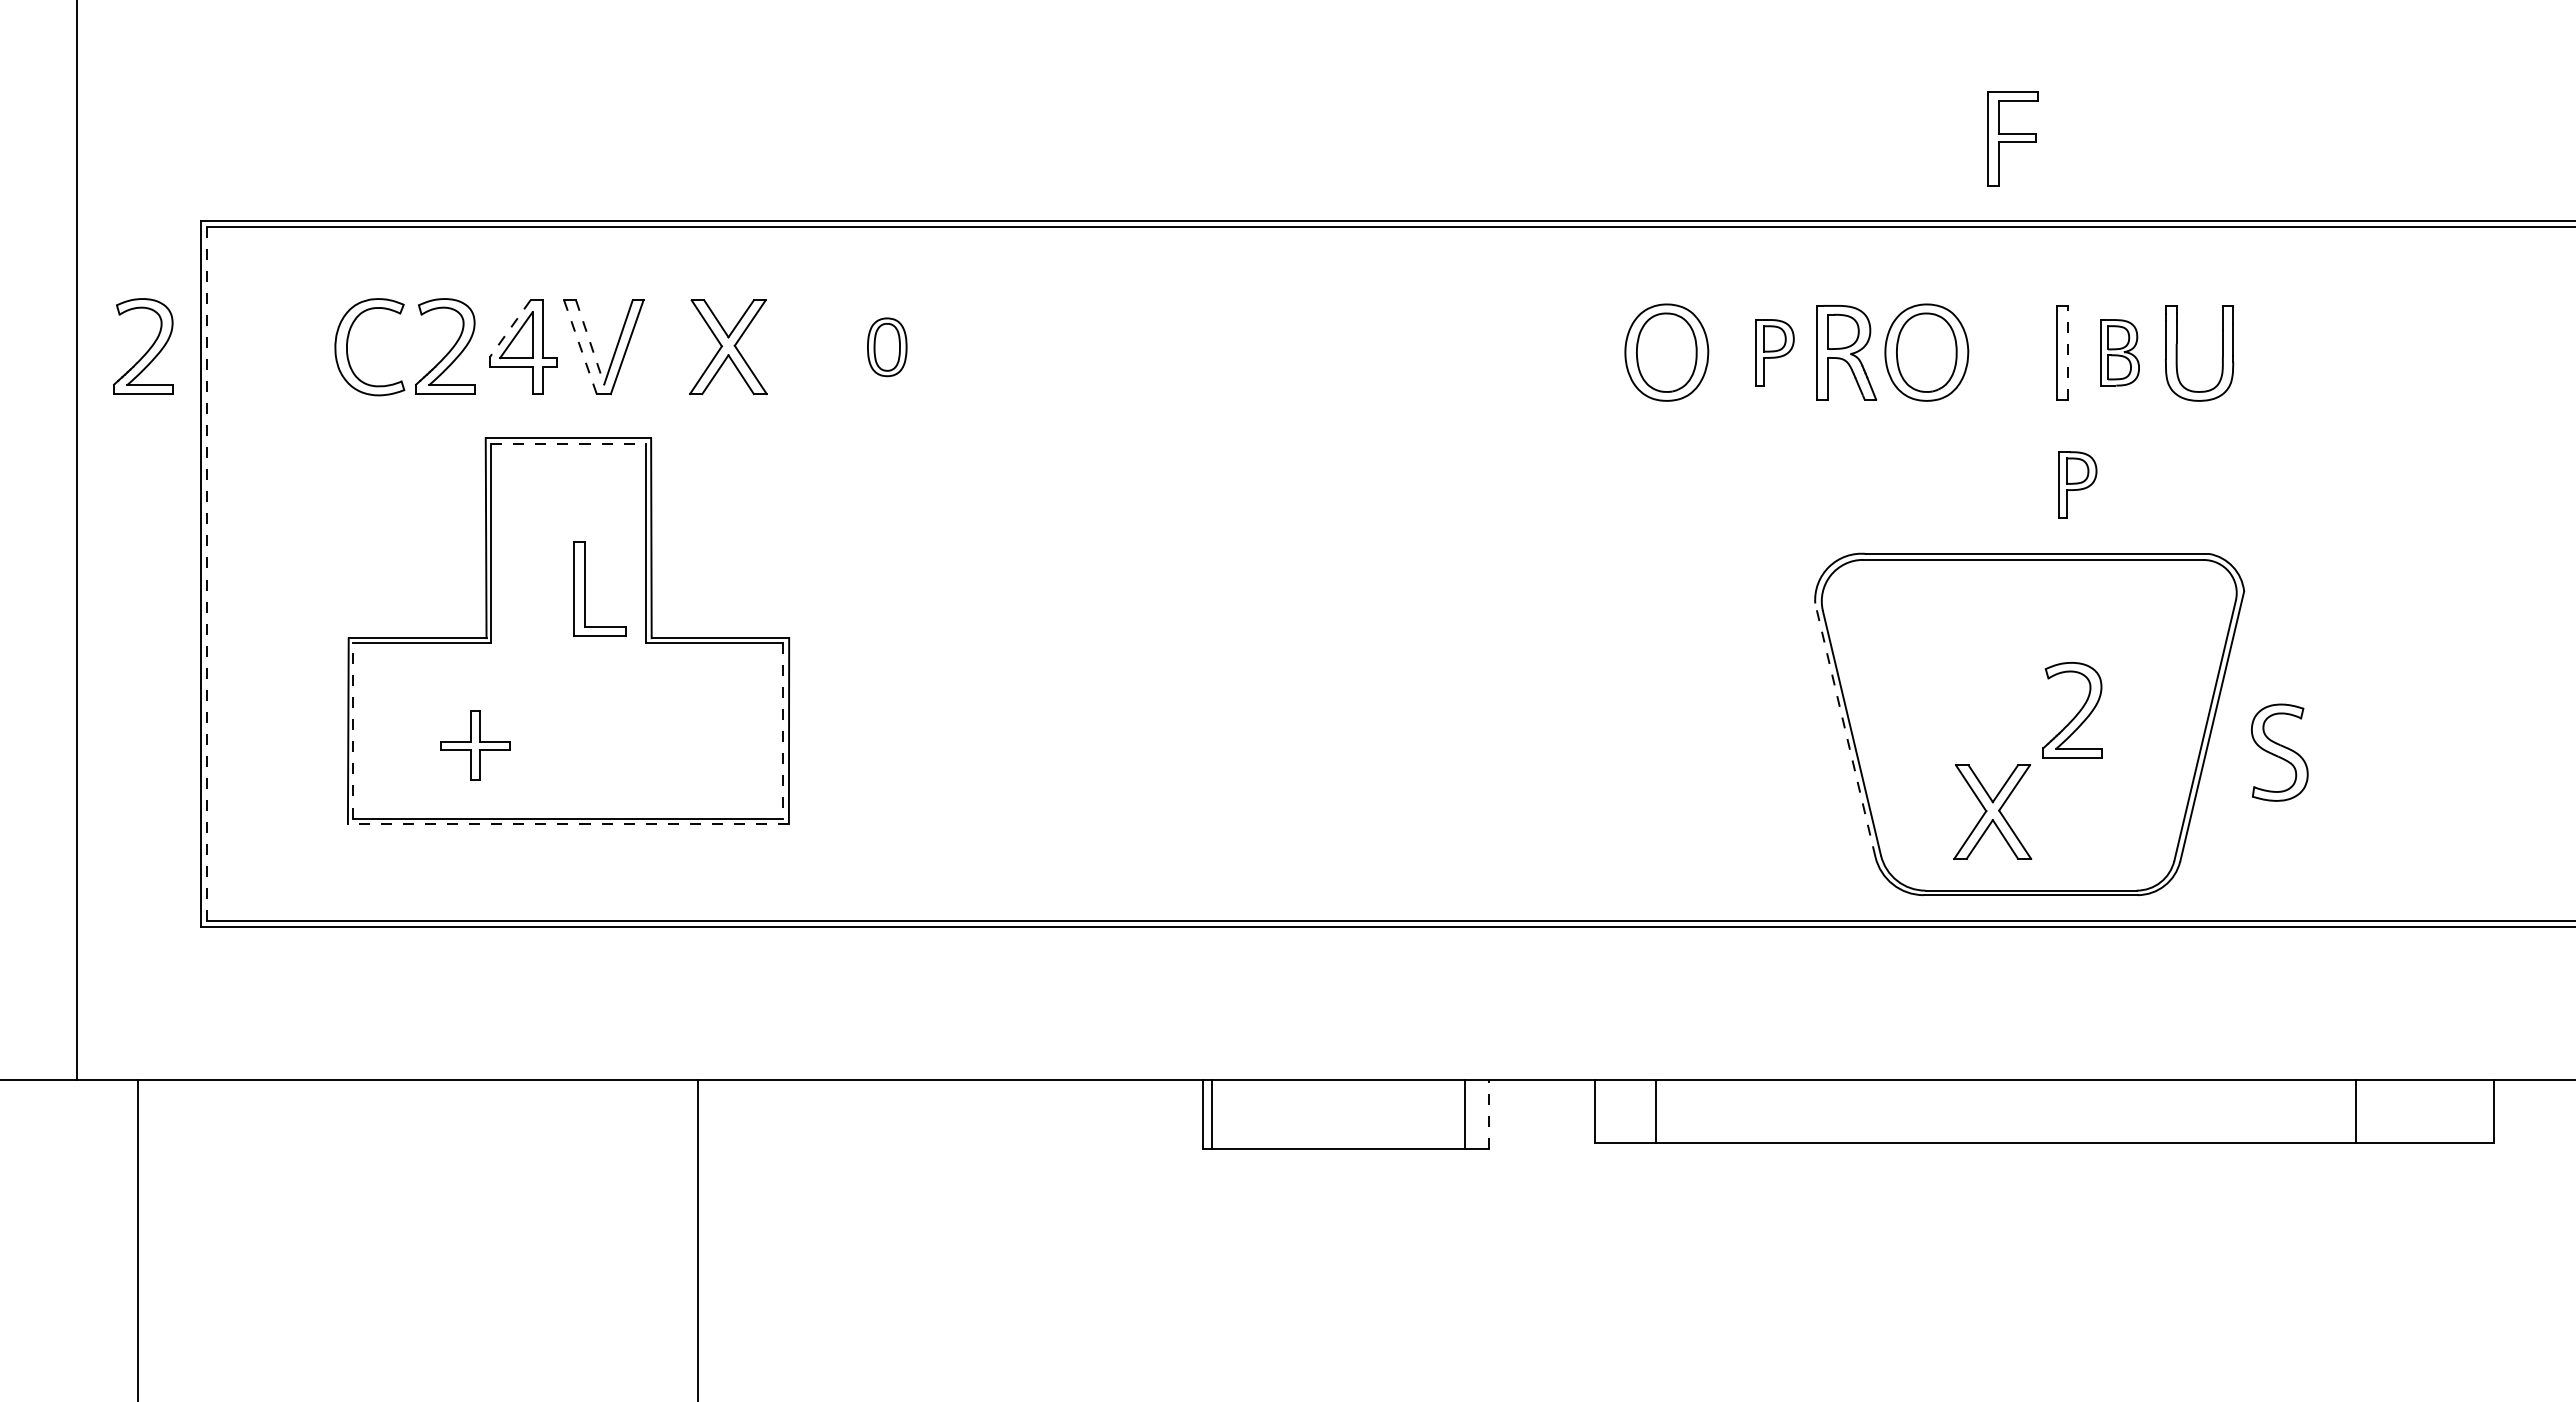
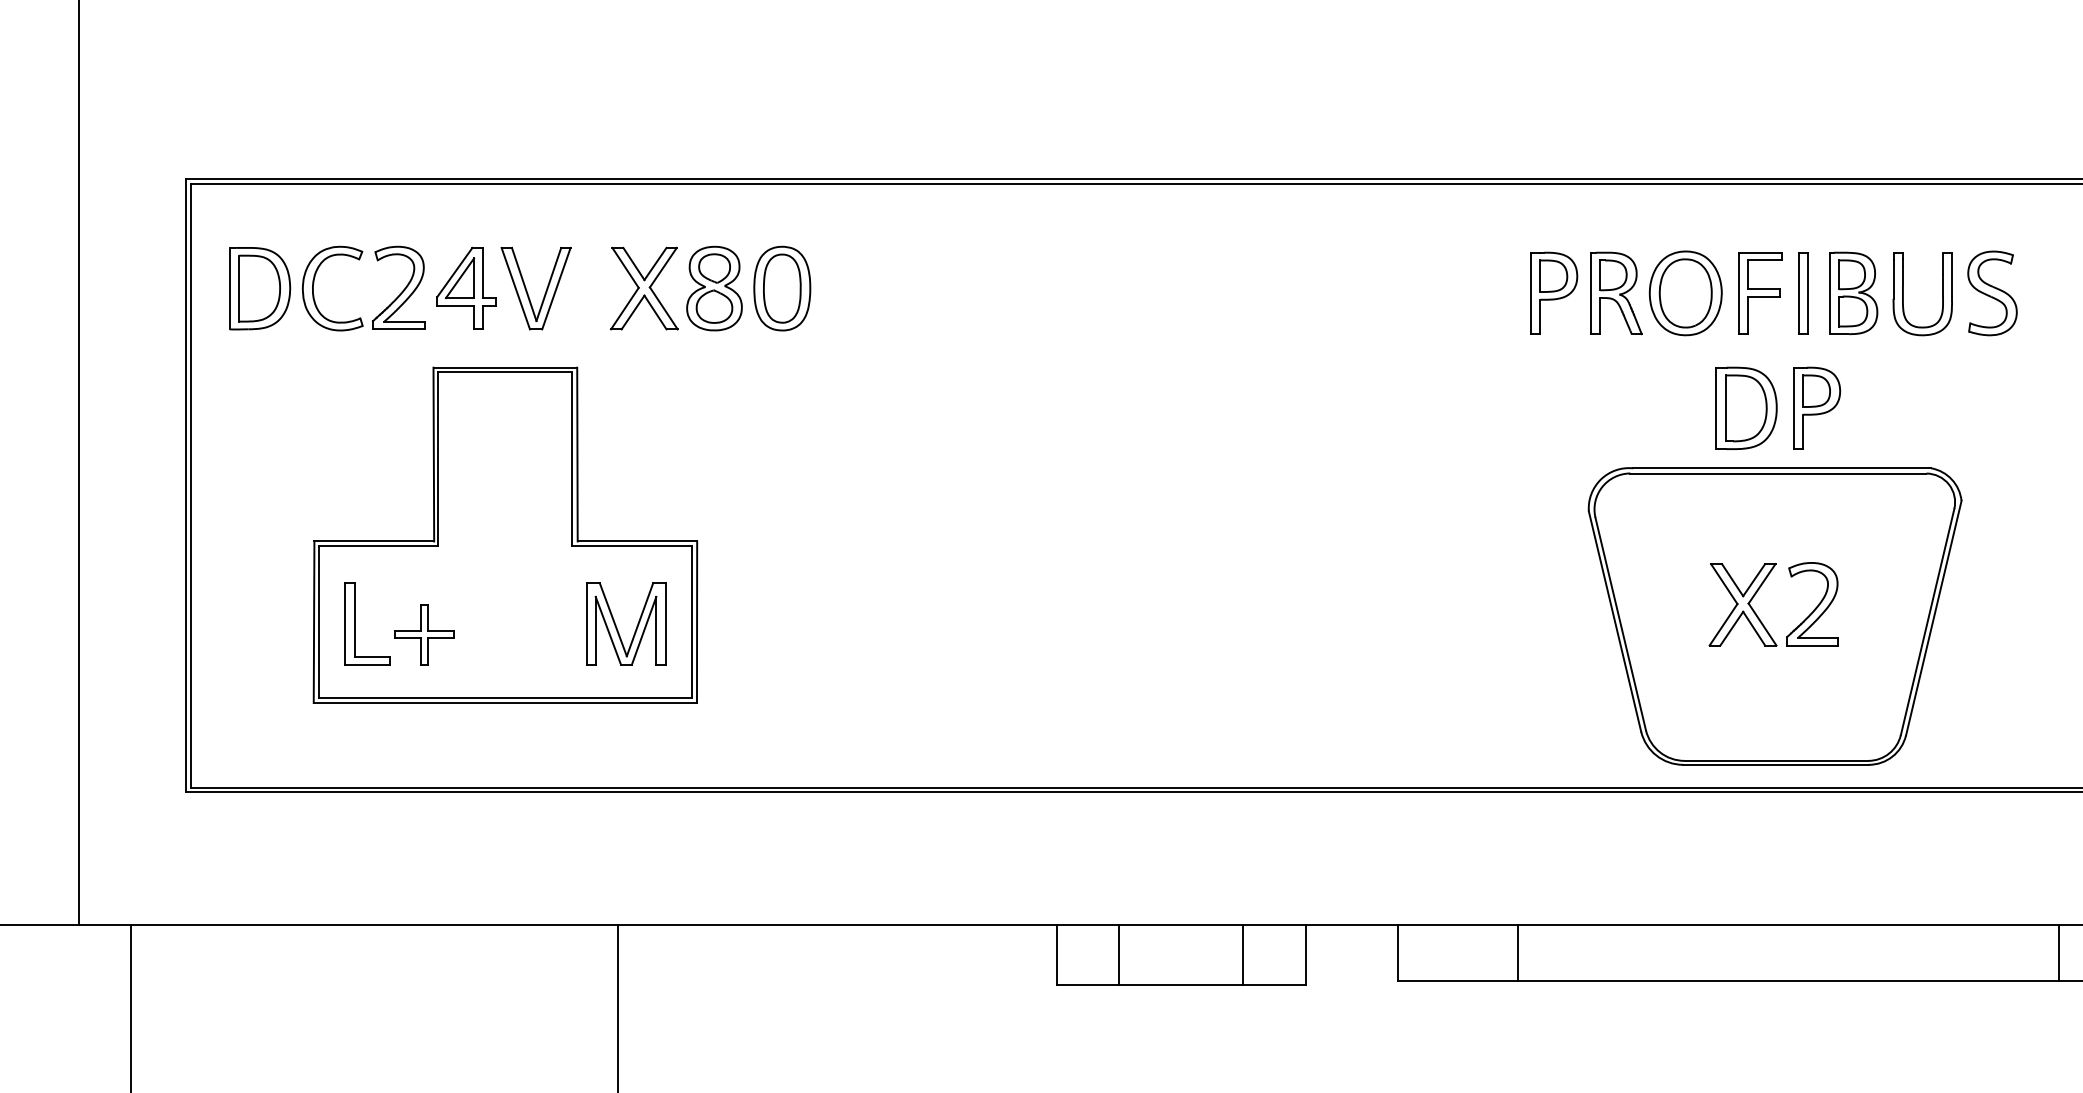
part: (2012, 138) -> (1760, 293), moved
line: (510, 328) -> (455, 272), dashed -> solid
line: (590, 342) -> (524, 284), dashed -> solid
part: (143, 346) -> (136, 288), removed
part: (285, 347) -> (259, 288), added
line: (580, 347) -> (515, 288), dashed -> solid
part: (808, 347) -> (713, 288), added
part: (887, 347) -> (782, 288), size x1.67
part: (1666, 352) -> (1459, 293), removed
part: (1774, 352) -> (1553, 293), size x1.43
line: (2067, 352) -> (1808, 293), dashed -> solid
part: (2119, 352) -> (1853, 293), size x1.43
line: (568, 443) -> (505, 372), dashed -> solid
part: (1996, 484) -> (1746, 407), added
part: (2077, 484) -> (1816, 407), size x1.43
line: (206, 573) -> (190, 485), dashed -> solid
part: (585, 588) -> (355, 623), moved
line: (1845, 729) -> (1615, 620), dashed -> solid
line: (353, 730) -> (318, 621), dashed -> solid
line: (783, 730) -> (692, 621), dashed -> solid
part: (697, 737) -> (617, 627), added
part: (2279, 752) -> (1992, 293), moved
part: (1992, 811) -> (1742, 604), moved
line: (568, 824) -> (505, 703), dashed -> solid
line: (1656, 1111) -> (1517, 952), moved
line: (1212, 1114) -> (1118, 955), moved
line: (1464, 1114) -> (1243, 955), moved
line: (1489, 1114) -> (1305, 955), dashed -> solid

